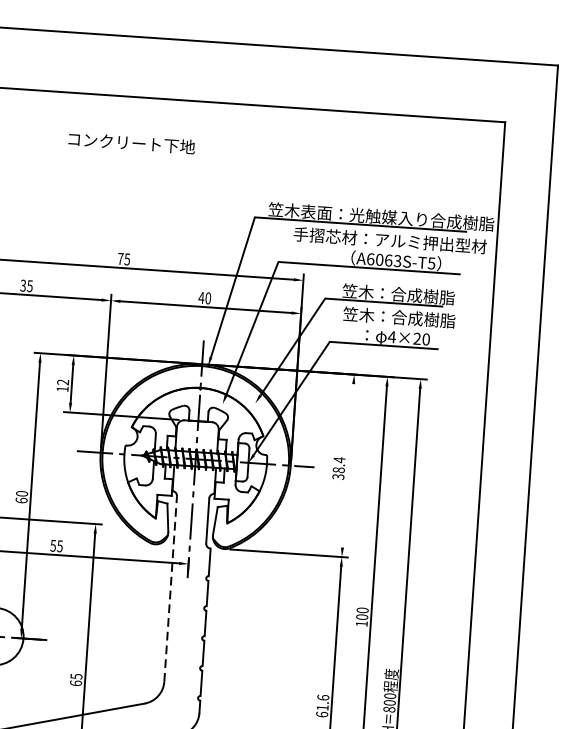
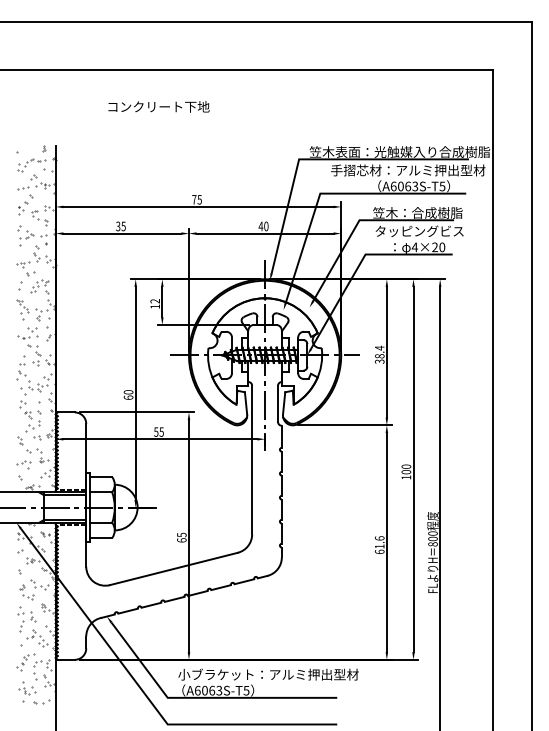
text: (131, 142) -> (158, 106), moved
text: (399, 317) -> (419, 231), 笠木：合成樹脂 -> タッピングビス
line: (347, 464) -> (386, 351), added
line: (171, 588) -> (252, 459), dashed -> solid

